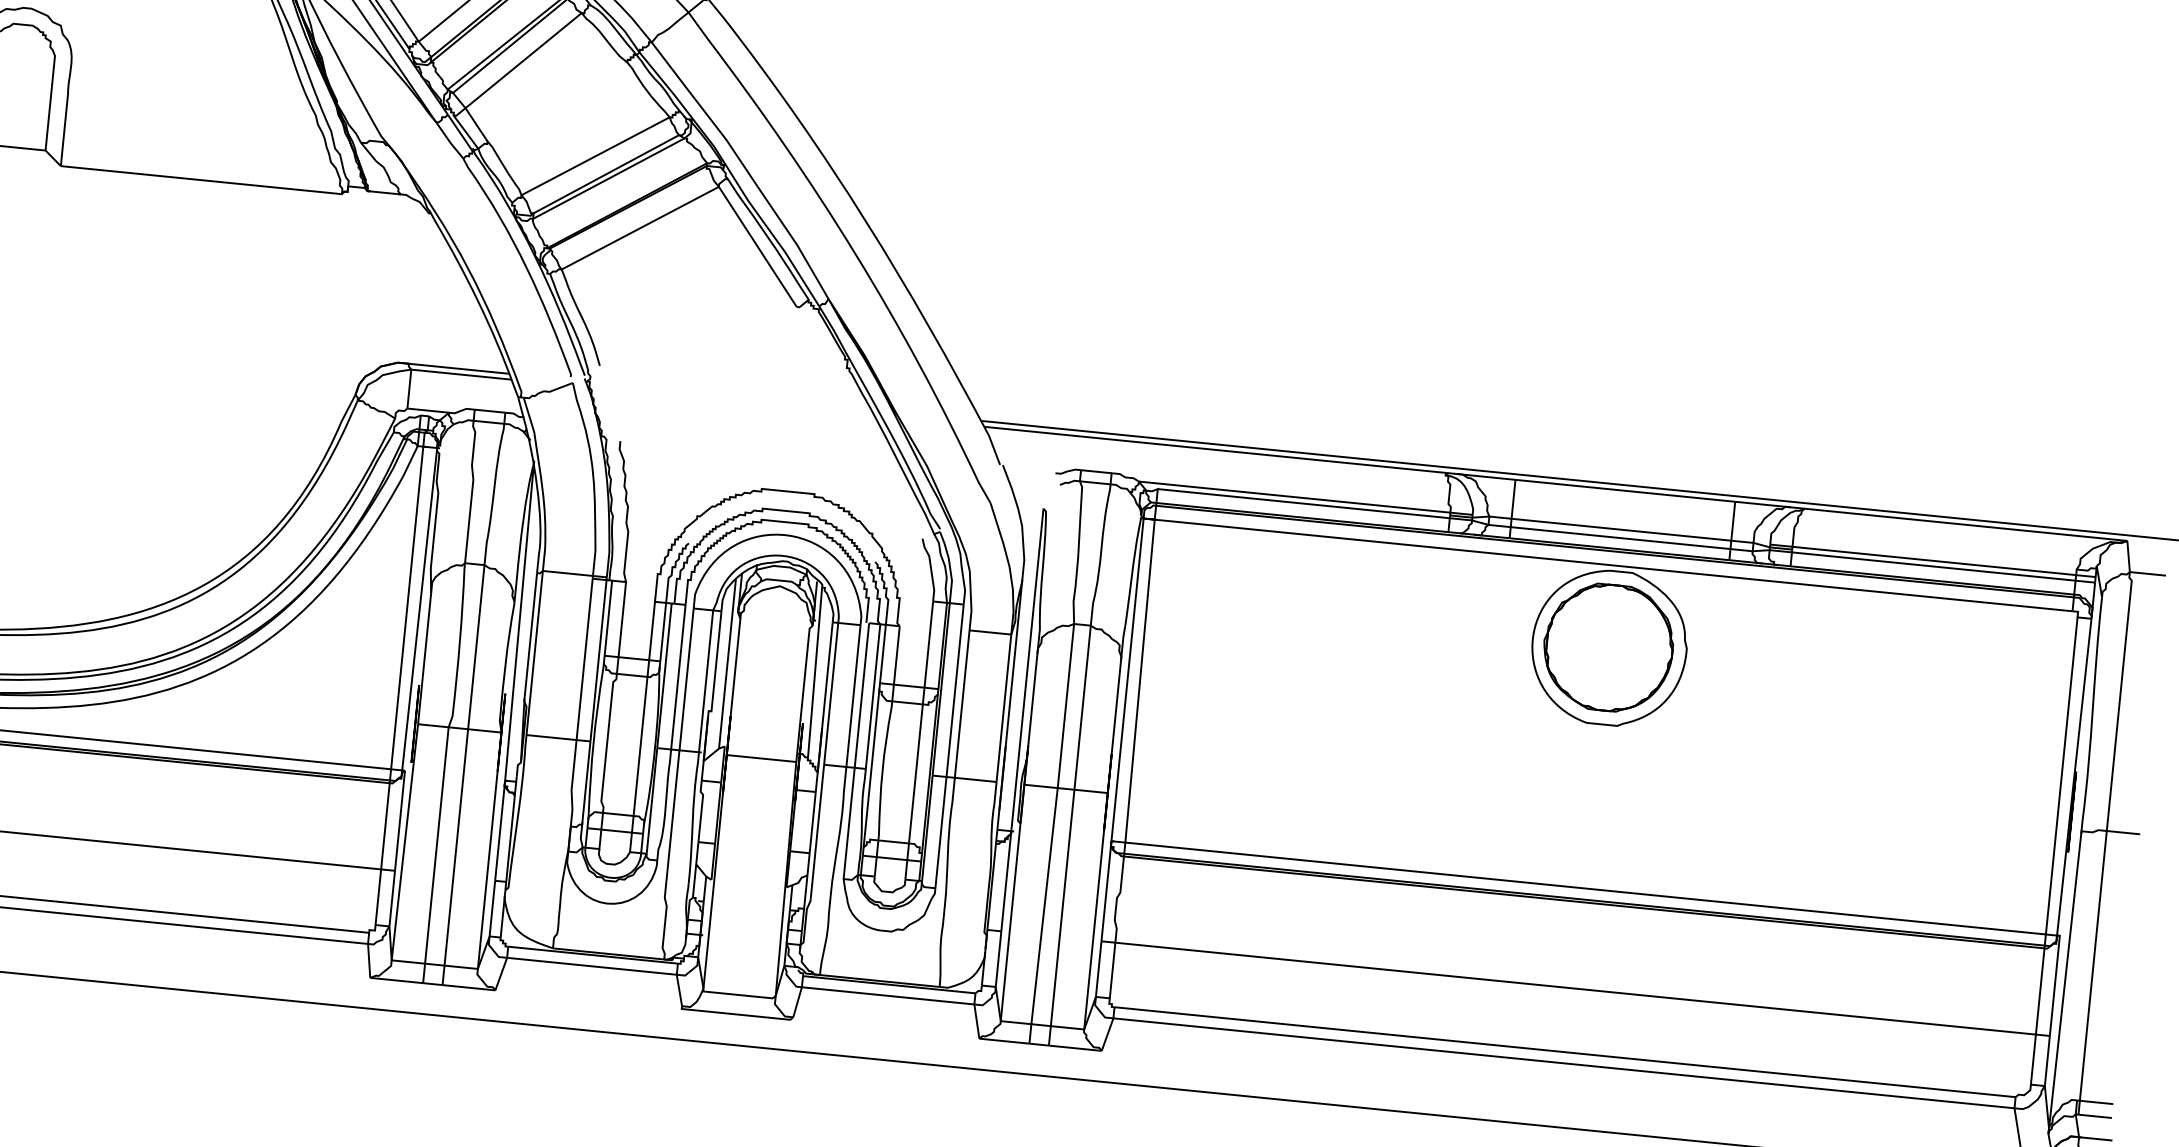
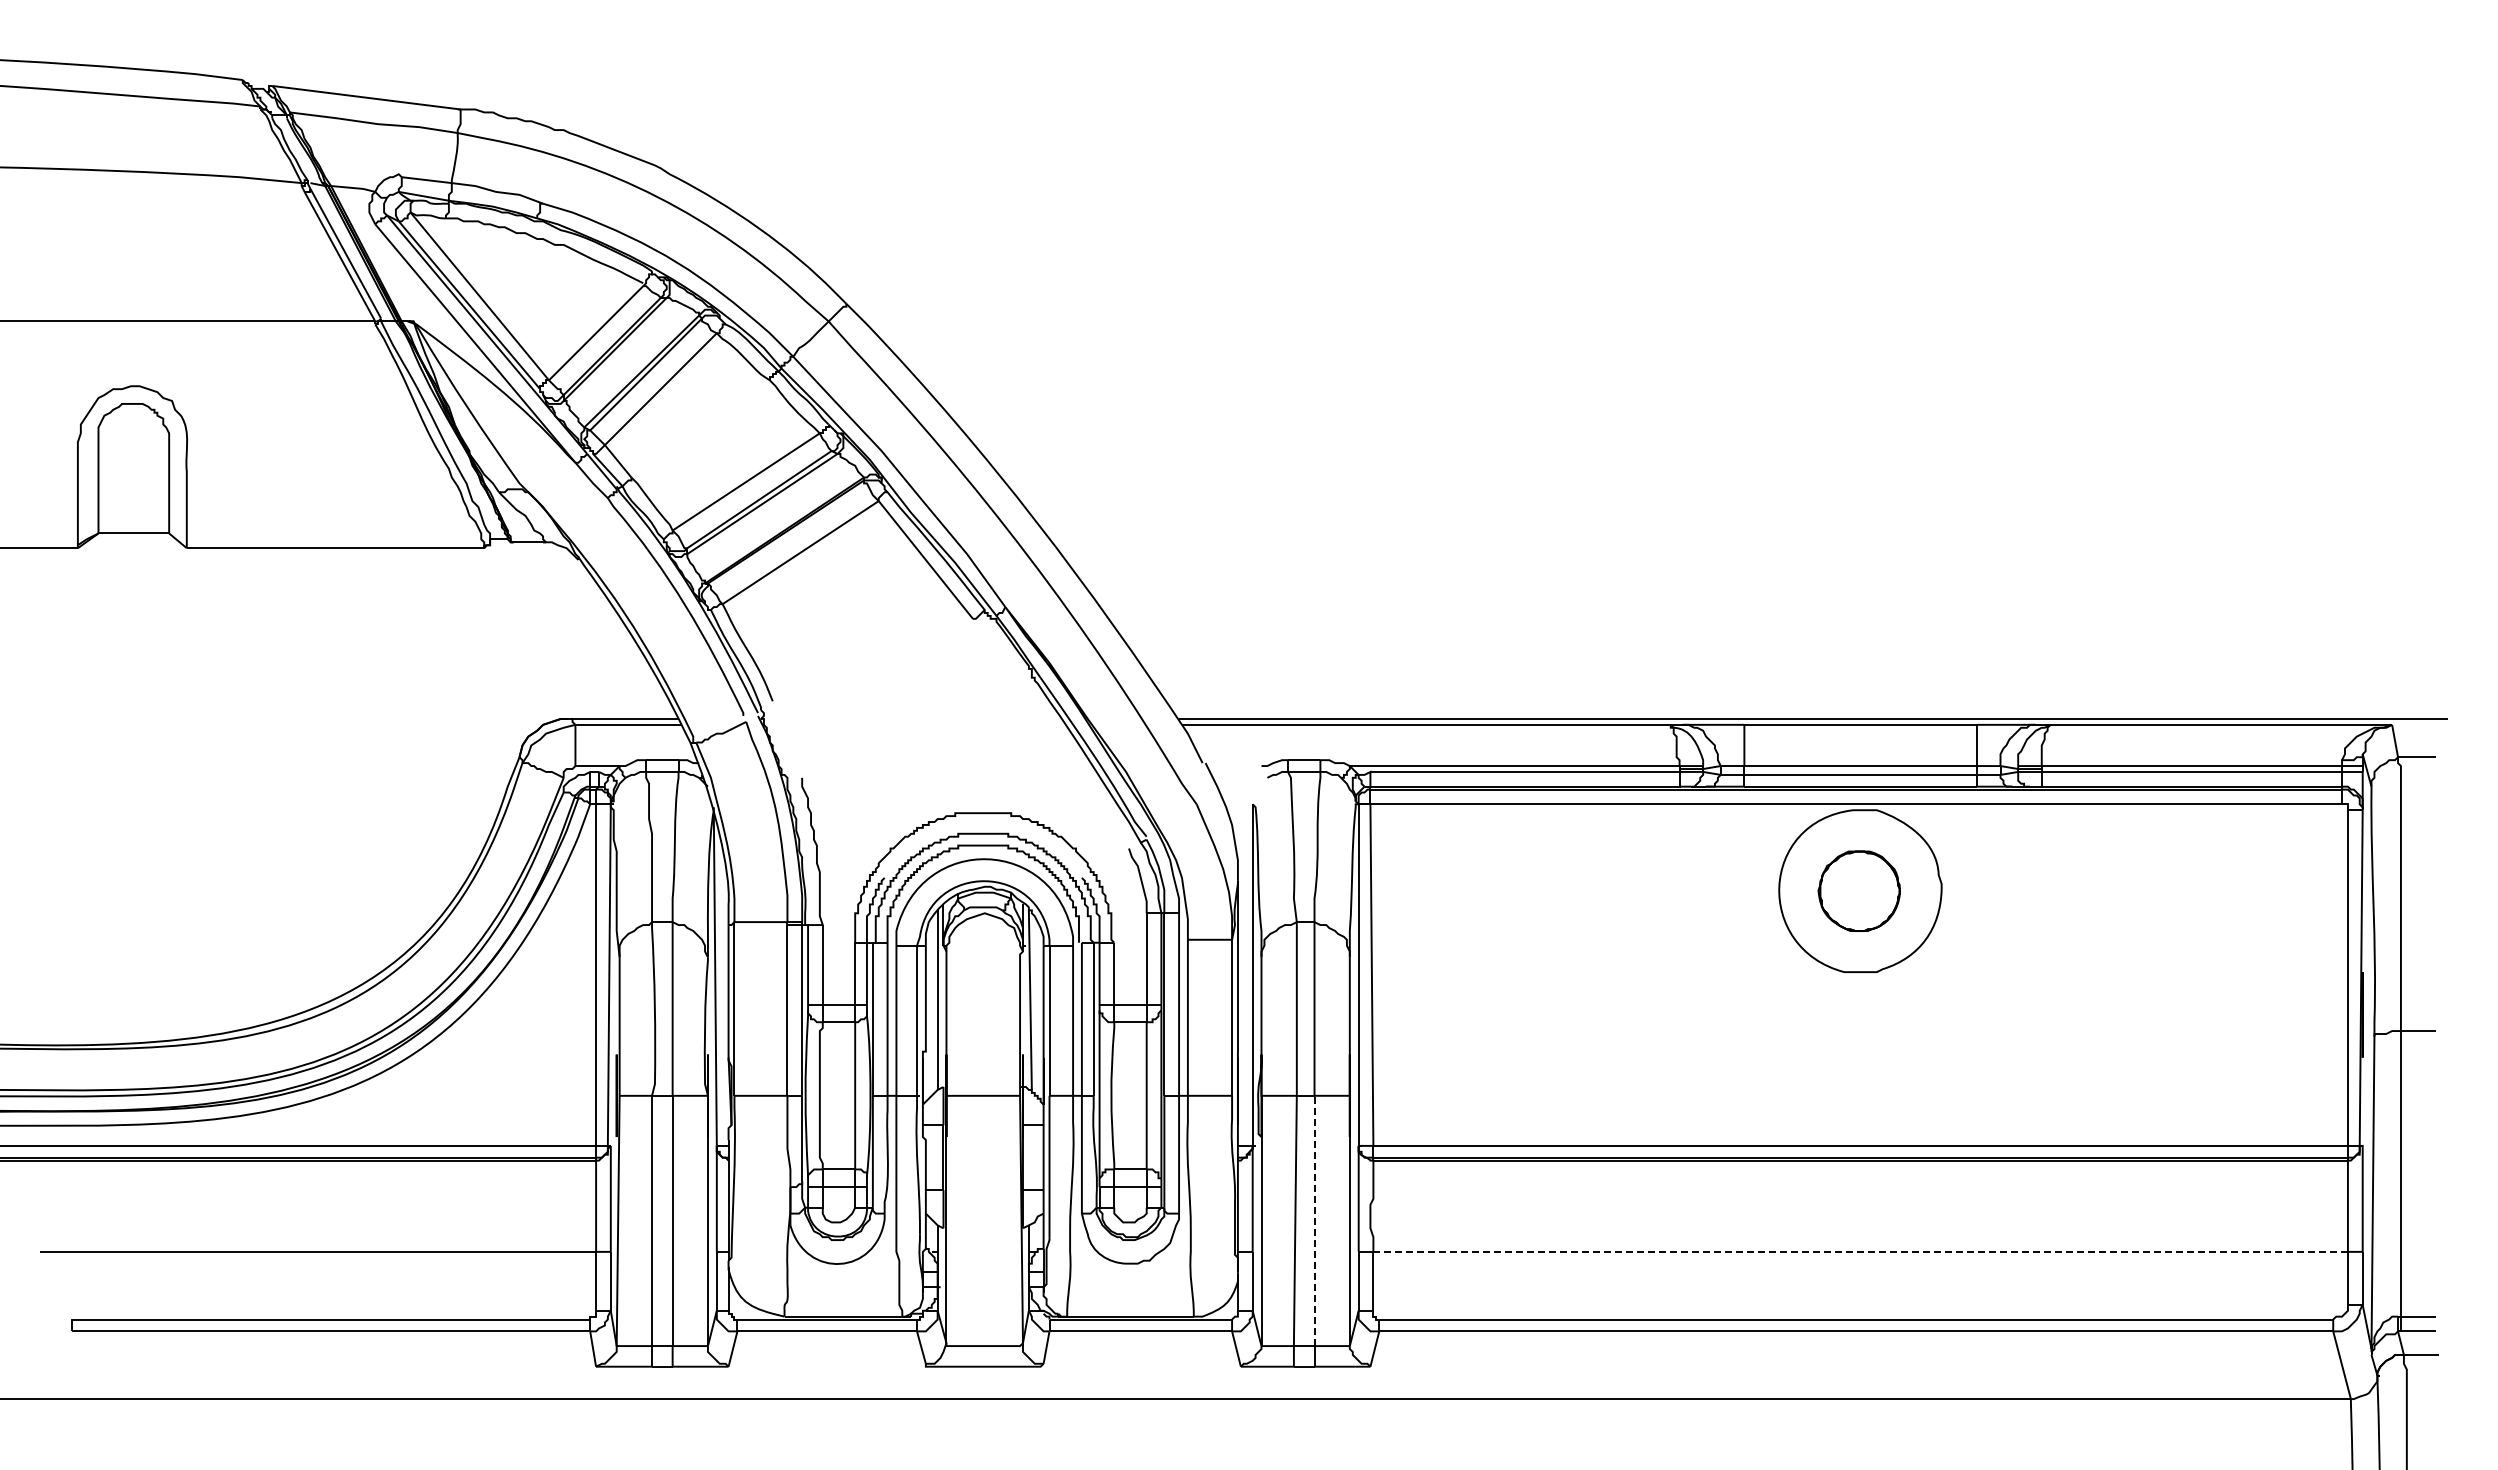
part: (1607, 648) -> (1858, 891), size x0.6
line: (1062, 907) -> (1314, 1220), solid -> dashed
line: (1575, 988) -> (1860, 1251), solid -> dashed

